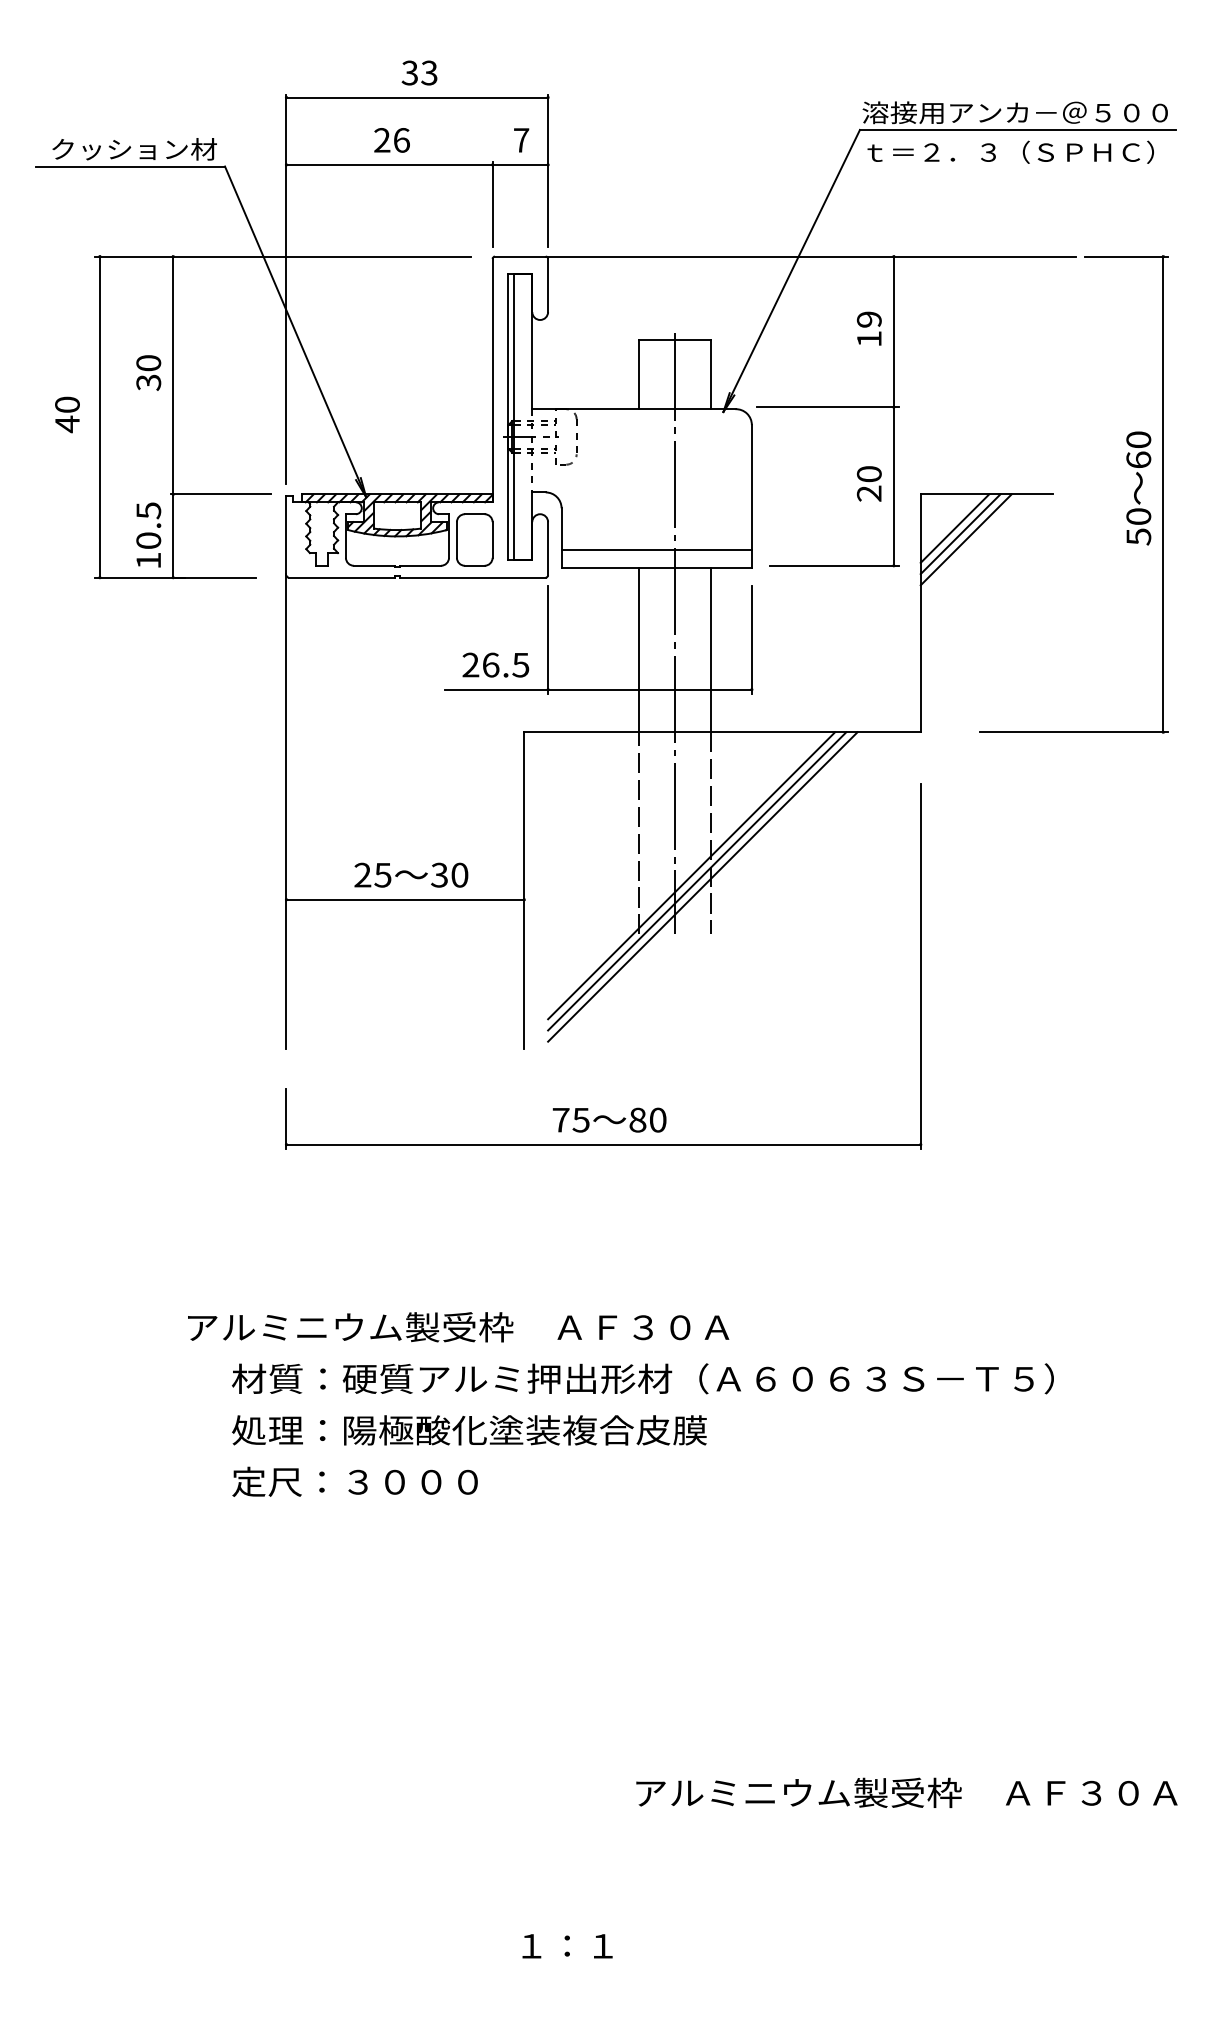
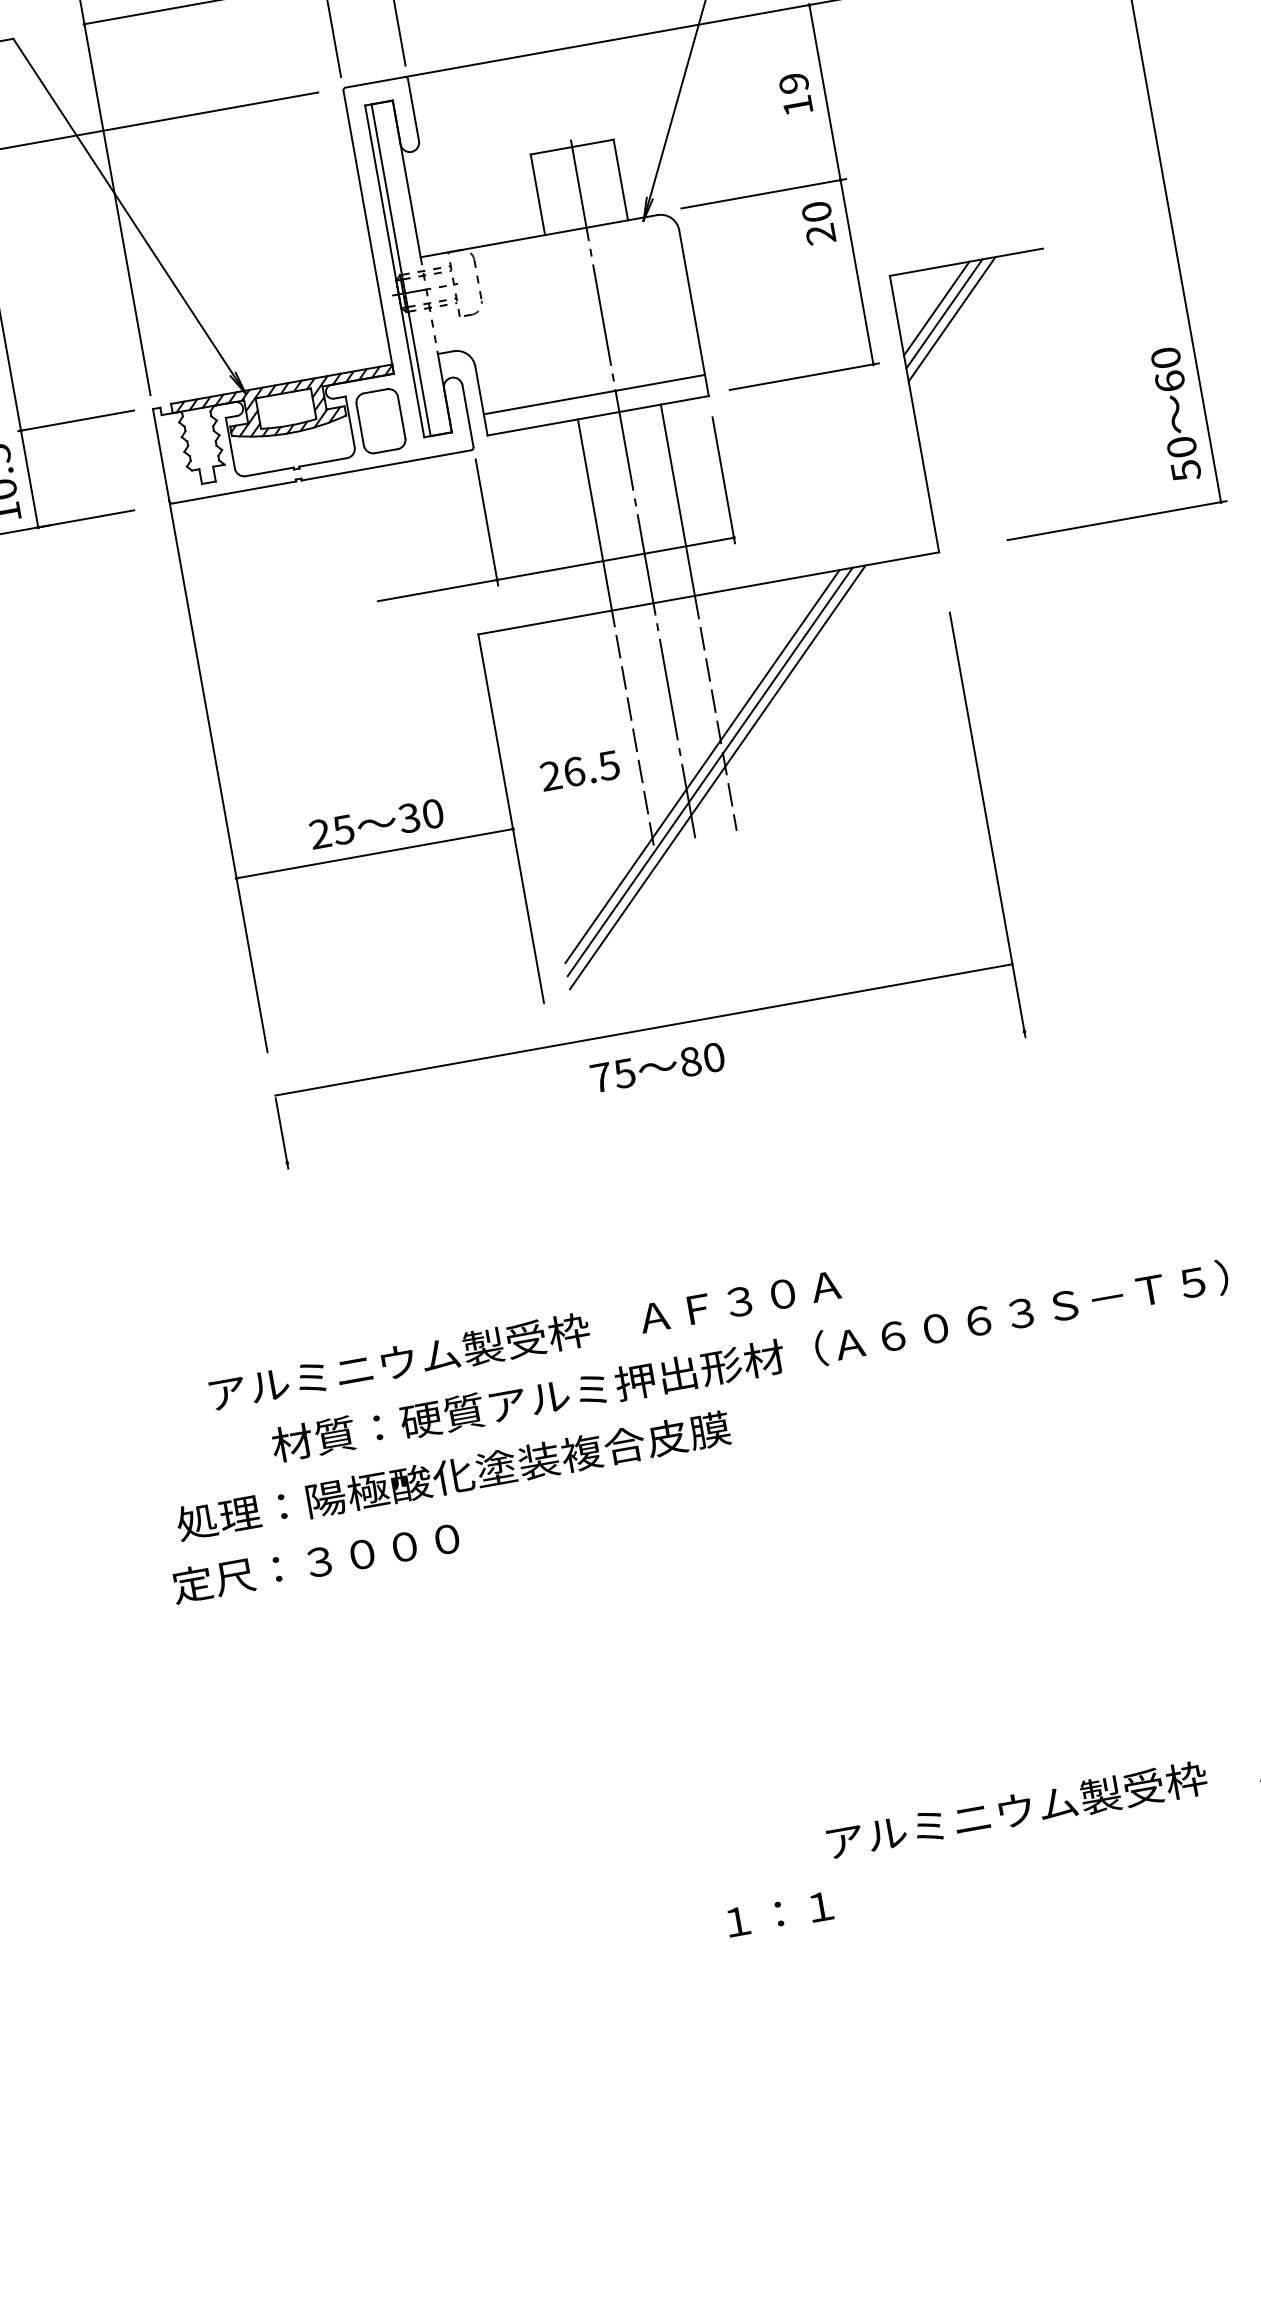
text: (869, 483) -> (818, 222), moved
text: (1138, 488) -> (1175, 414), moved
text: (495, 664) -> (579, 770), moved
line: (603, 1144) -> (643, 1029), moved
text: (469, 1430) -> (453, 1476), moved
text: (354, 1481) -> (315, 1561), moved
text: (567, 1946) -> (779, 1914), moved

